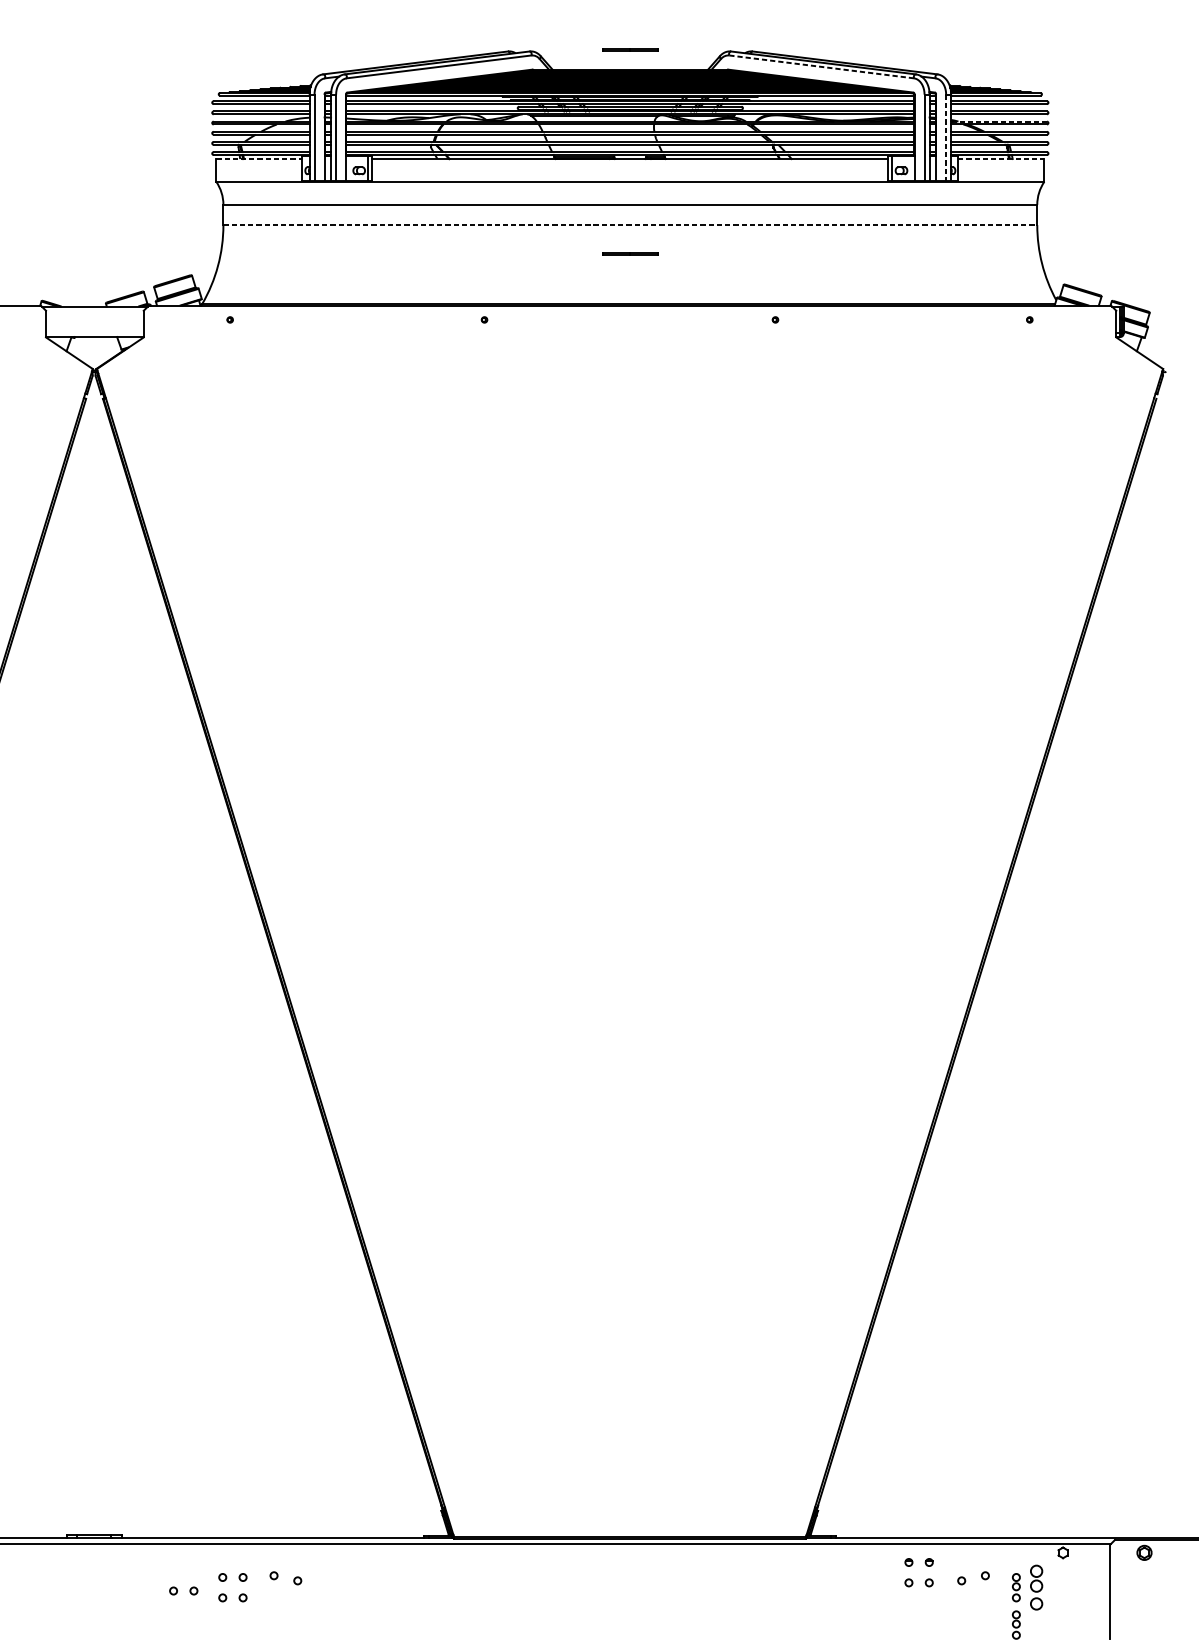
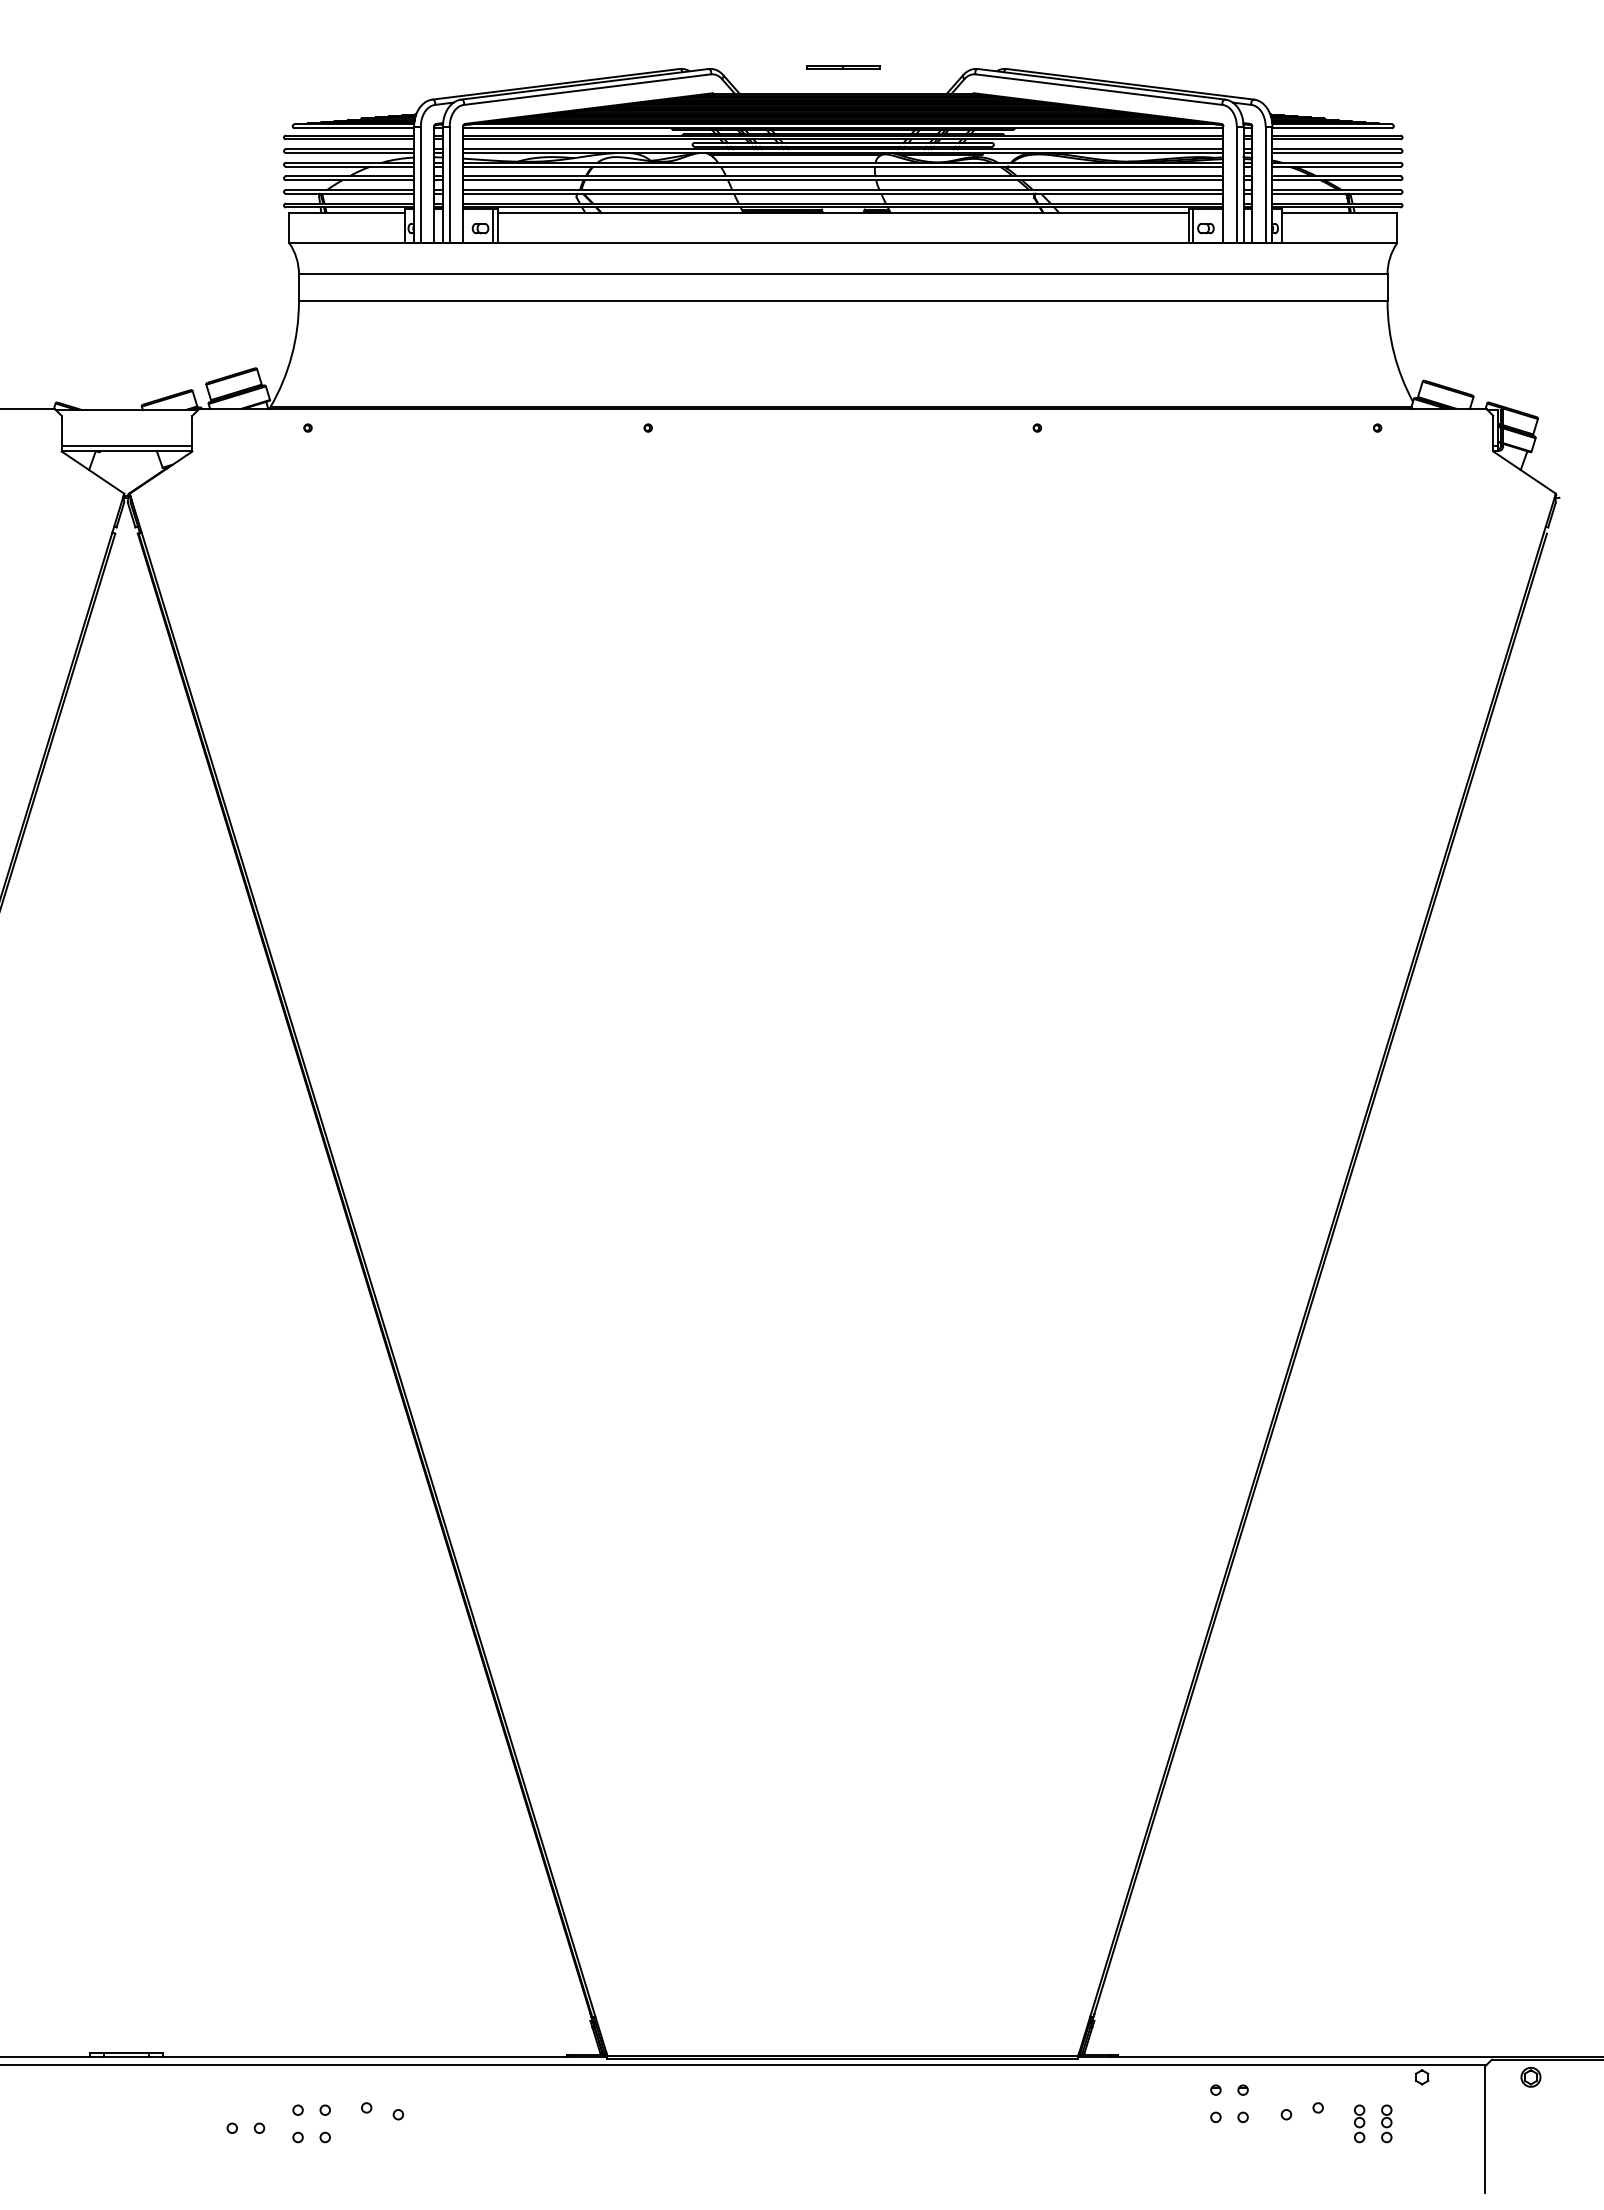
line: (821, 66) -> (1099, 89), dashed -> solid
line: (999, 121) -> (1336, 162), dashed -> solid
line: (946, 137) -> (1265, 184), dashed -> solid
line: (259, 158) -> (347, 212), dashed -> solid
line: (1001, 158) -> (1339, 212), dashed -> solid
line: (630, 225) -> (843, 301), dashed -> solid
line: (630, 253) -> (843, 339), removed
line: (94, 333) -> (126, 446), added
part: (1036, 1587) -> (1386, 2123), size x0.62
part: (1016, 1624) -> (1359, 2173), removed

